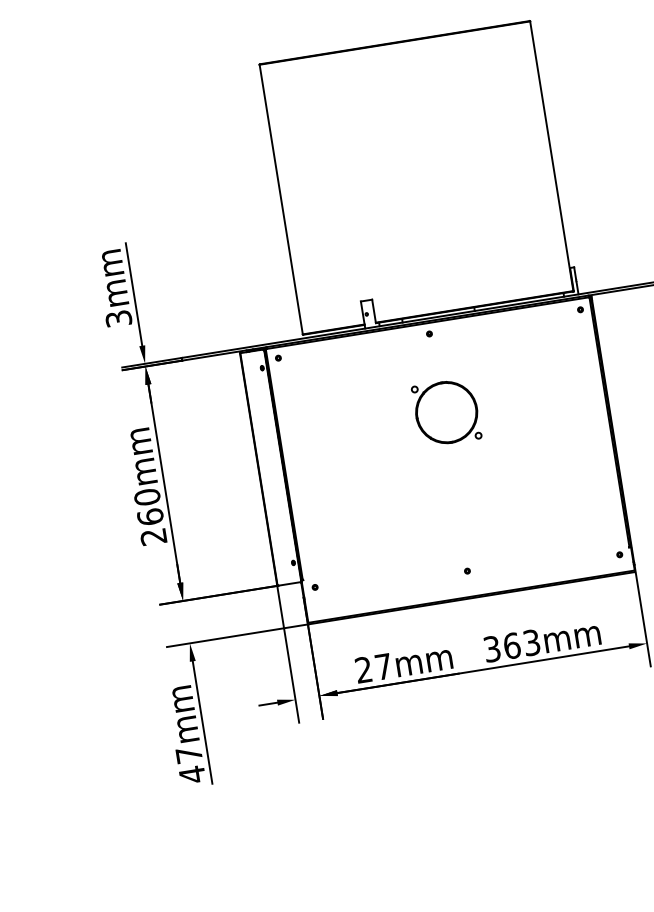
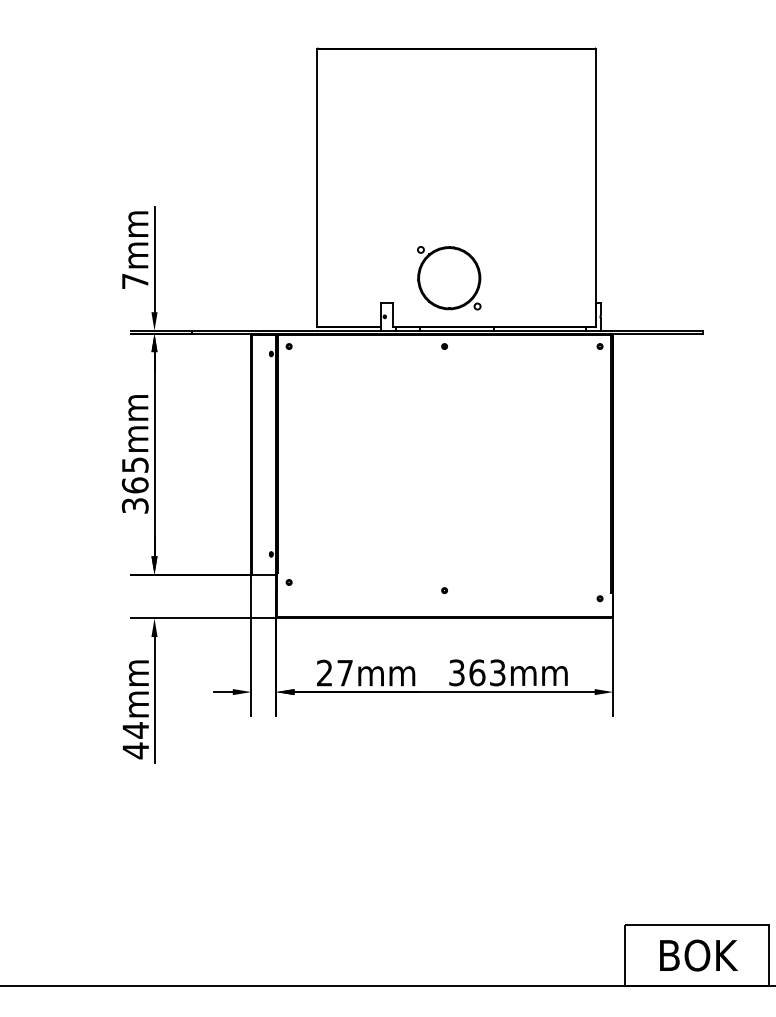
text: (118, 319) -> (134, 281), 3mm -> 7mm
part: (446, 412) -> (449, 278), moved
text: (149, 517) -> (134, 485), 260mm -> 365mm
text: (188, 755) -> (135, 730), 47mm -> 44mm

